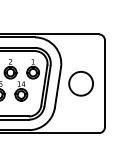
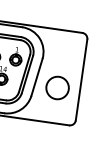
circle: (80, 83) -> (57, 87), moved

